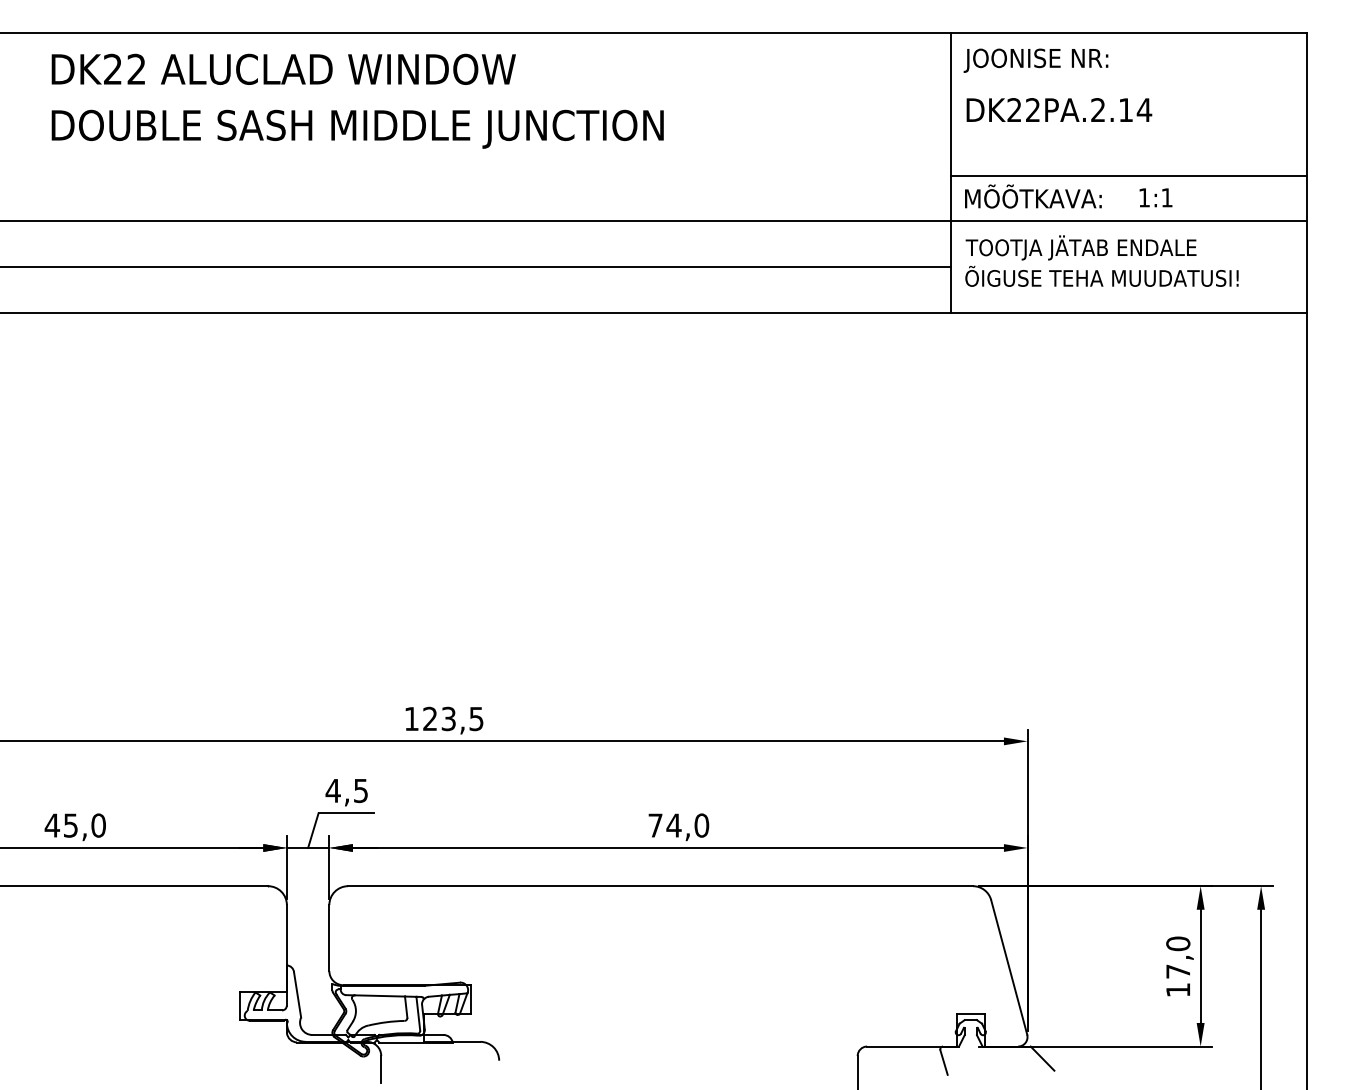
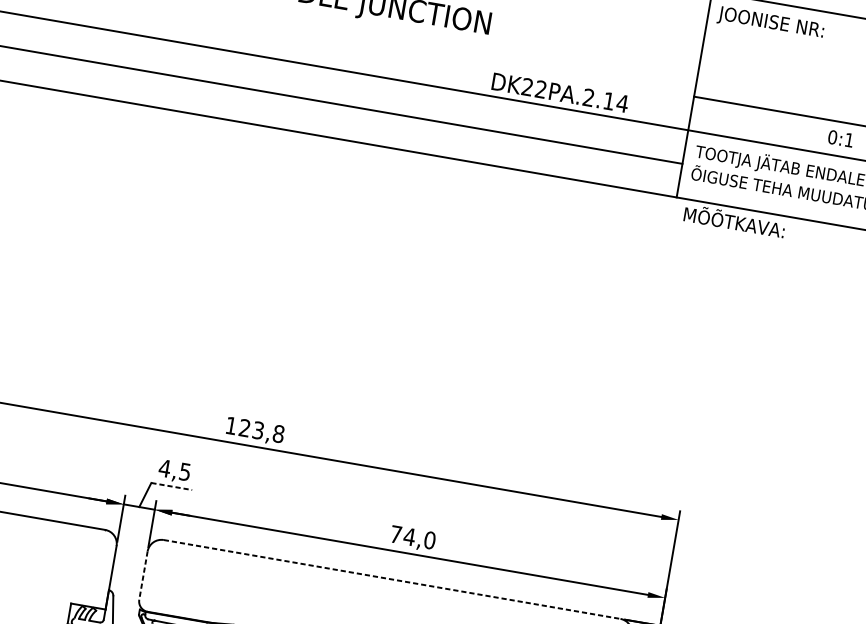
text: (1059, 109) -> (560, 92), moved
text: (1033, 196) -> (734, 221), moved
text: (1144, 197) -> (832, 137), 1:1 -> 0:1
text: (476, 718) -> (278, 433), 123,5 -> 123,8
line: (346, 813) -> (171, 486), solid -> dashed
line: (661, 886) -> (392, 579), solid -> dashed
line: (329, 938) -> (143, 575), solid -> dashed

